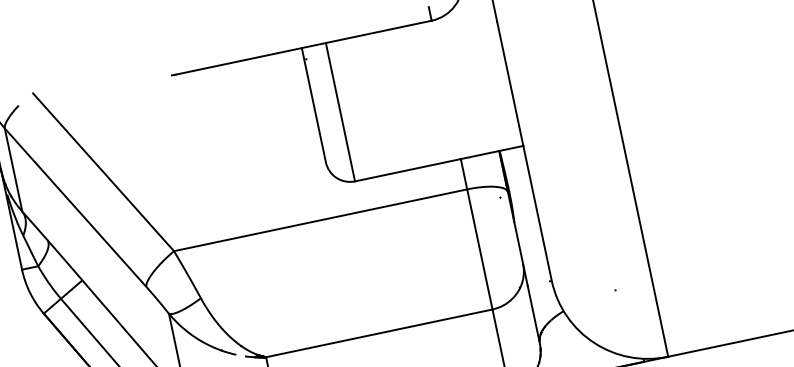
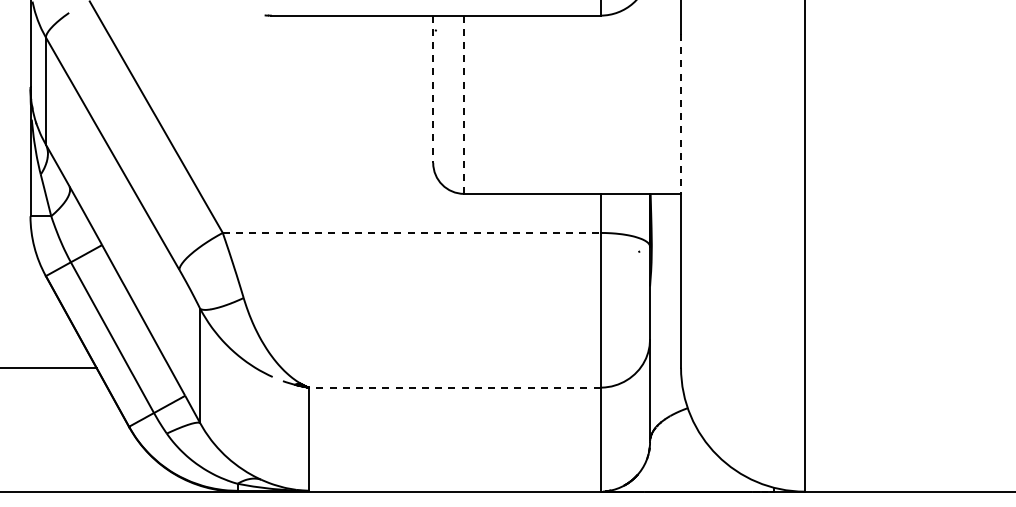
line: (510, 83) -> (681, 113), solid -> dashed
line: (314, 105) -> (433, 89), solid -> dashed
line: (340, 112) -> (464, 105), solid -> dashed
line: (320, 219) -> (411, 232), solid -> dashed
line: (379, 333) -> (454, 387), solid -> dashed

